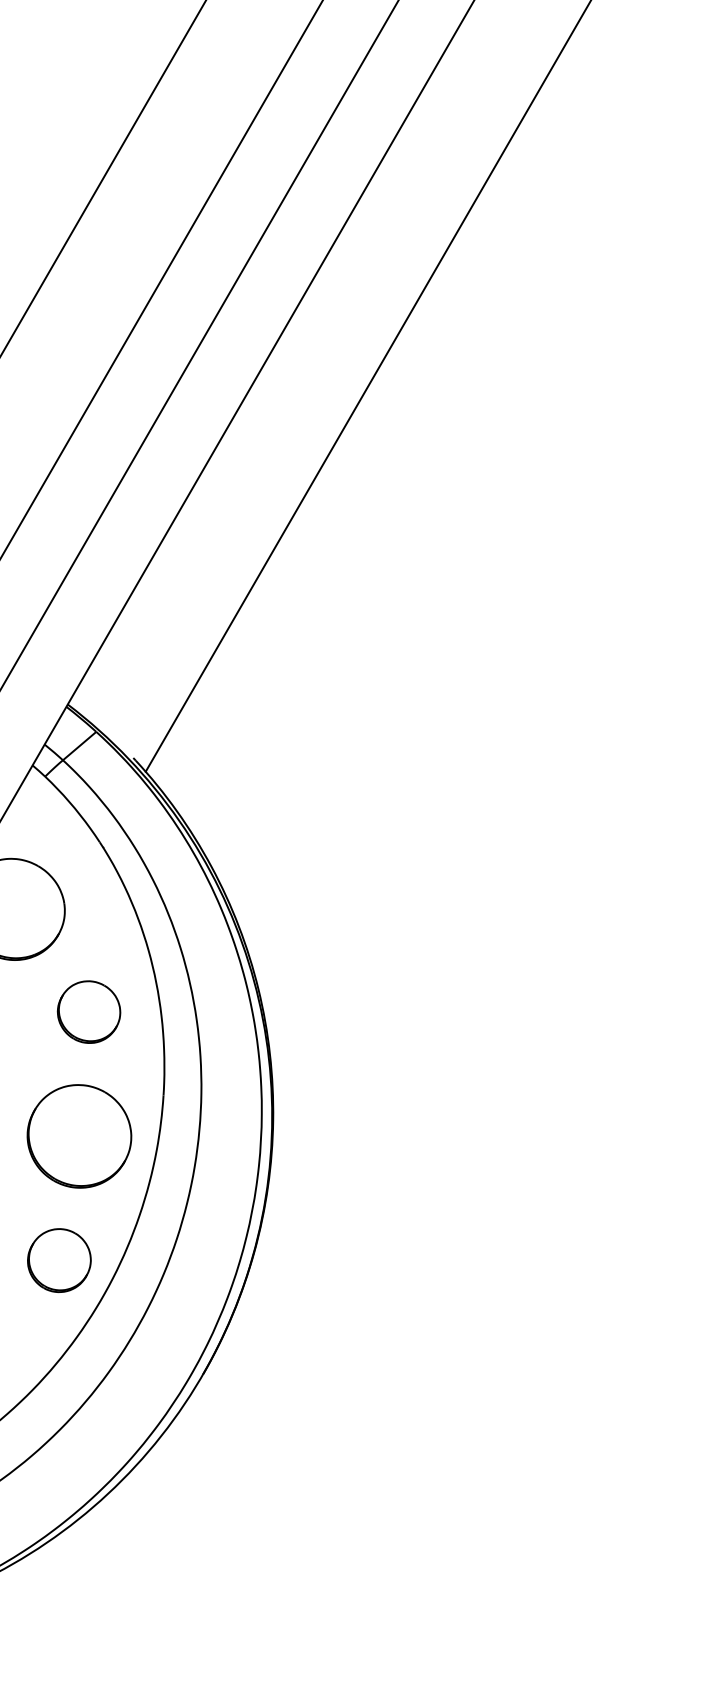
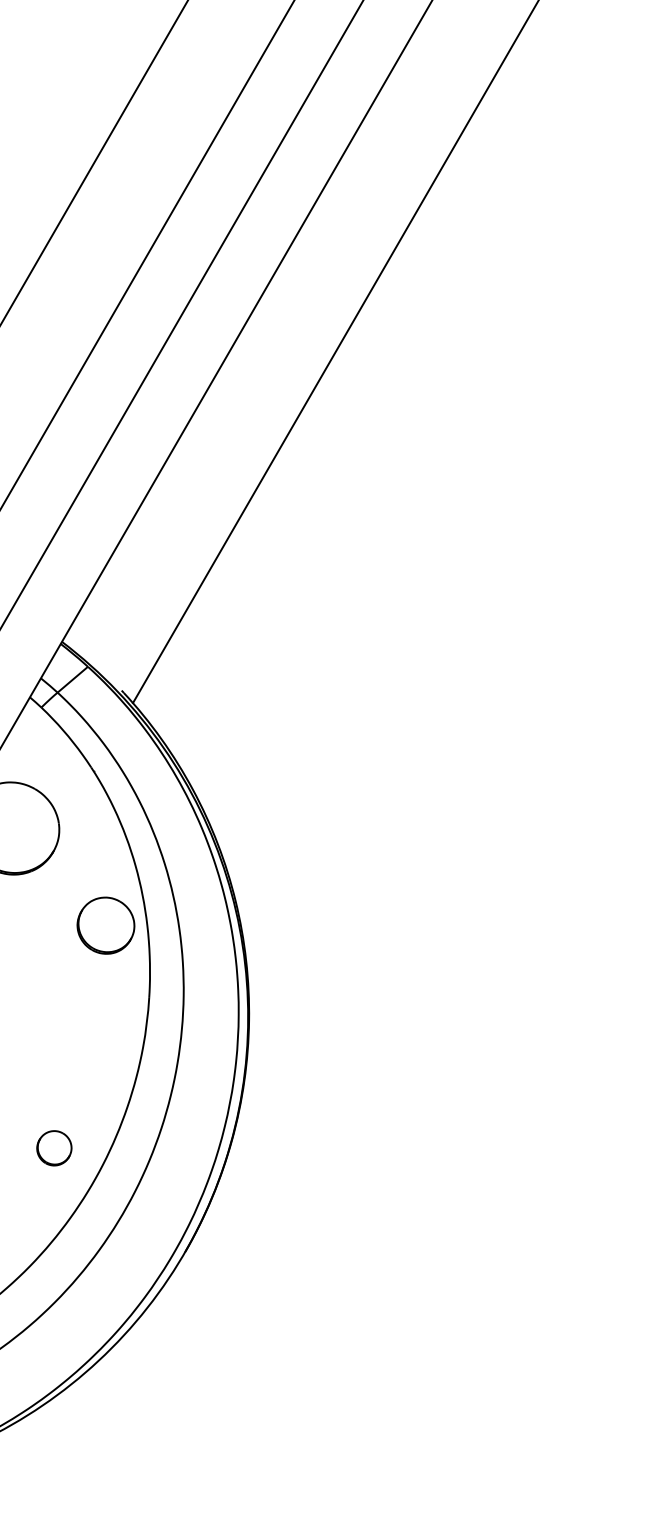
part: (88, 1011) -> (105, 925), moved
part: (79, 1136) -> (72, 1035), removed
part: (59, 1260) -> (54, 1148), size x0.6

